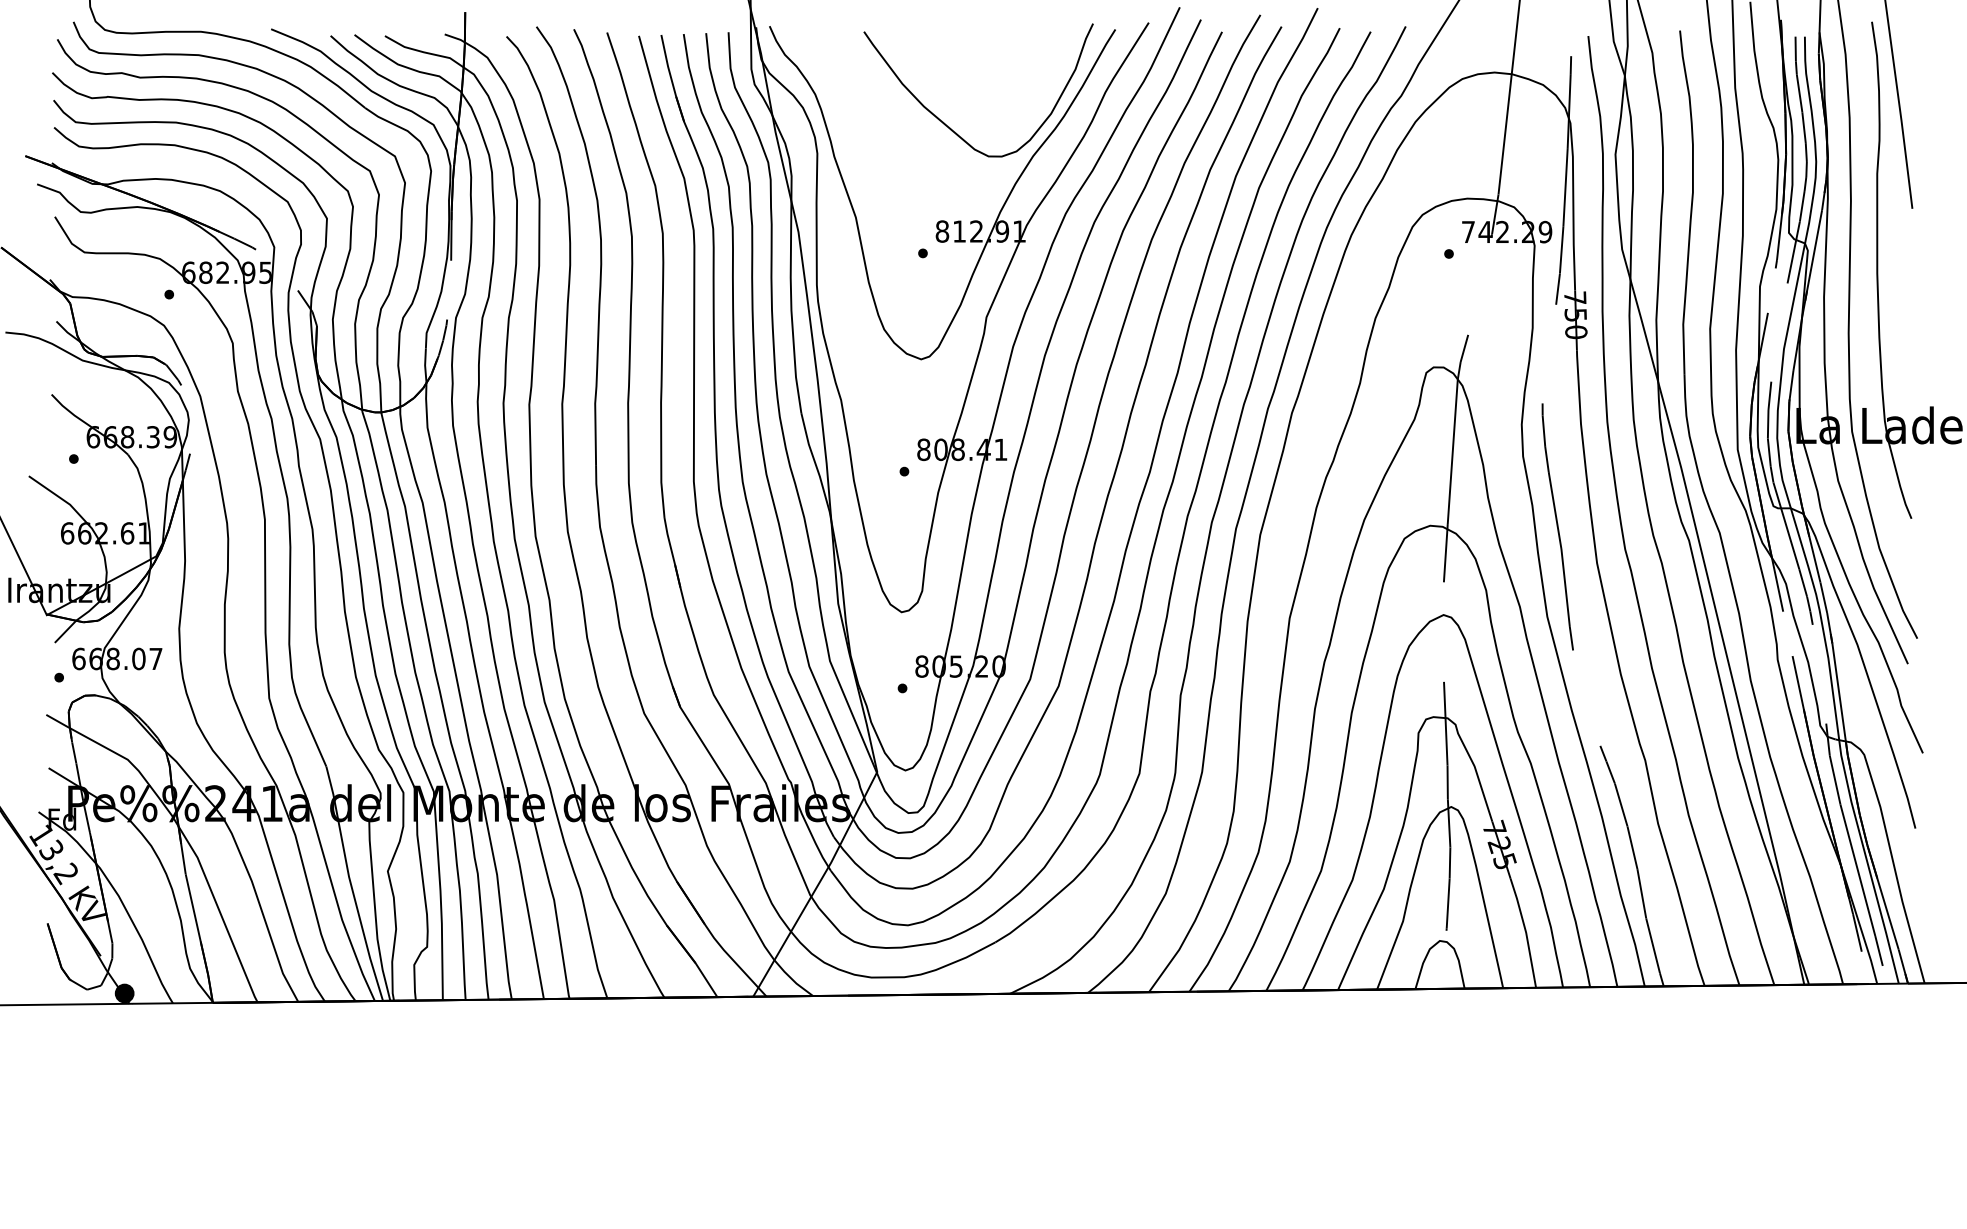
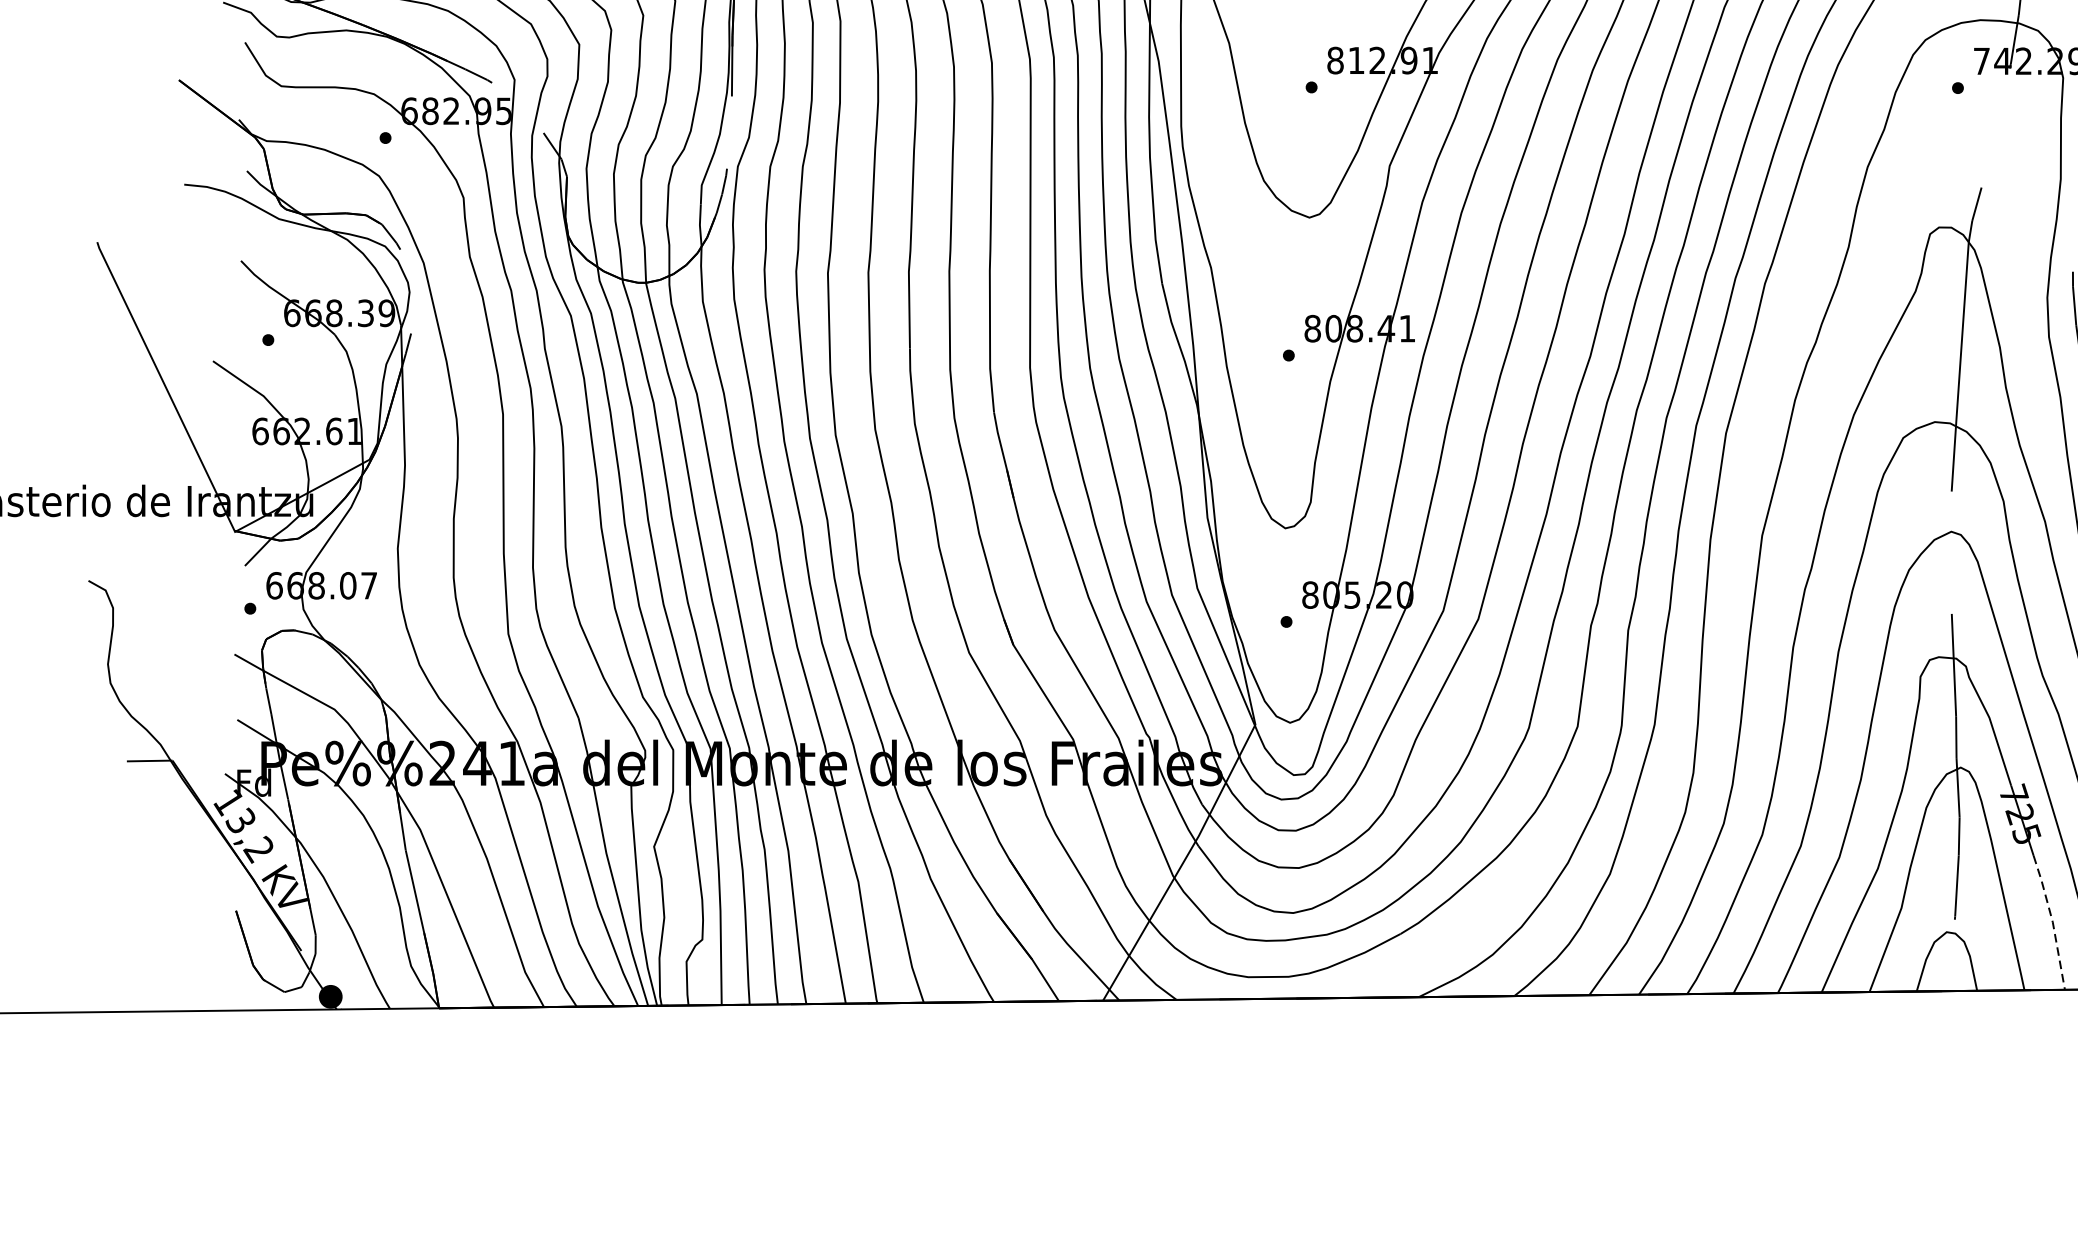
line: (1526, 932) -> (2053, 921), solid -> dashed

